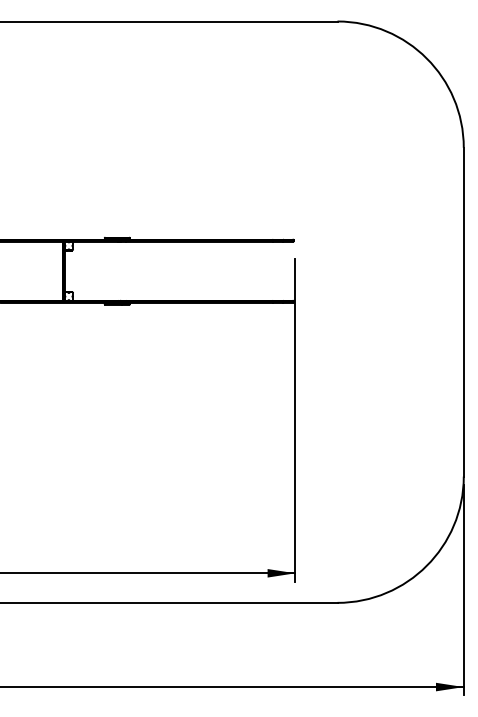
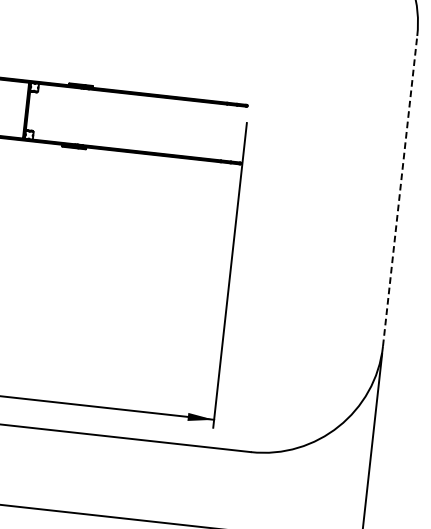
line: (463, 311) -> (399, 190), solid -> dashed

